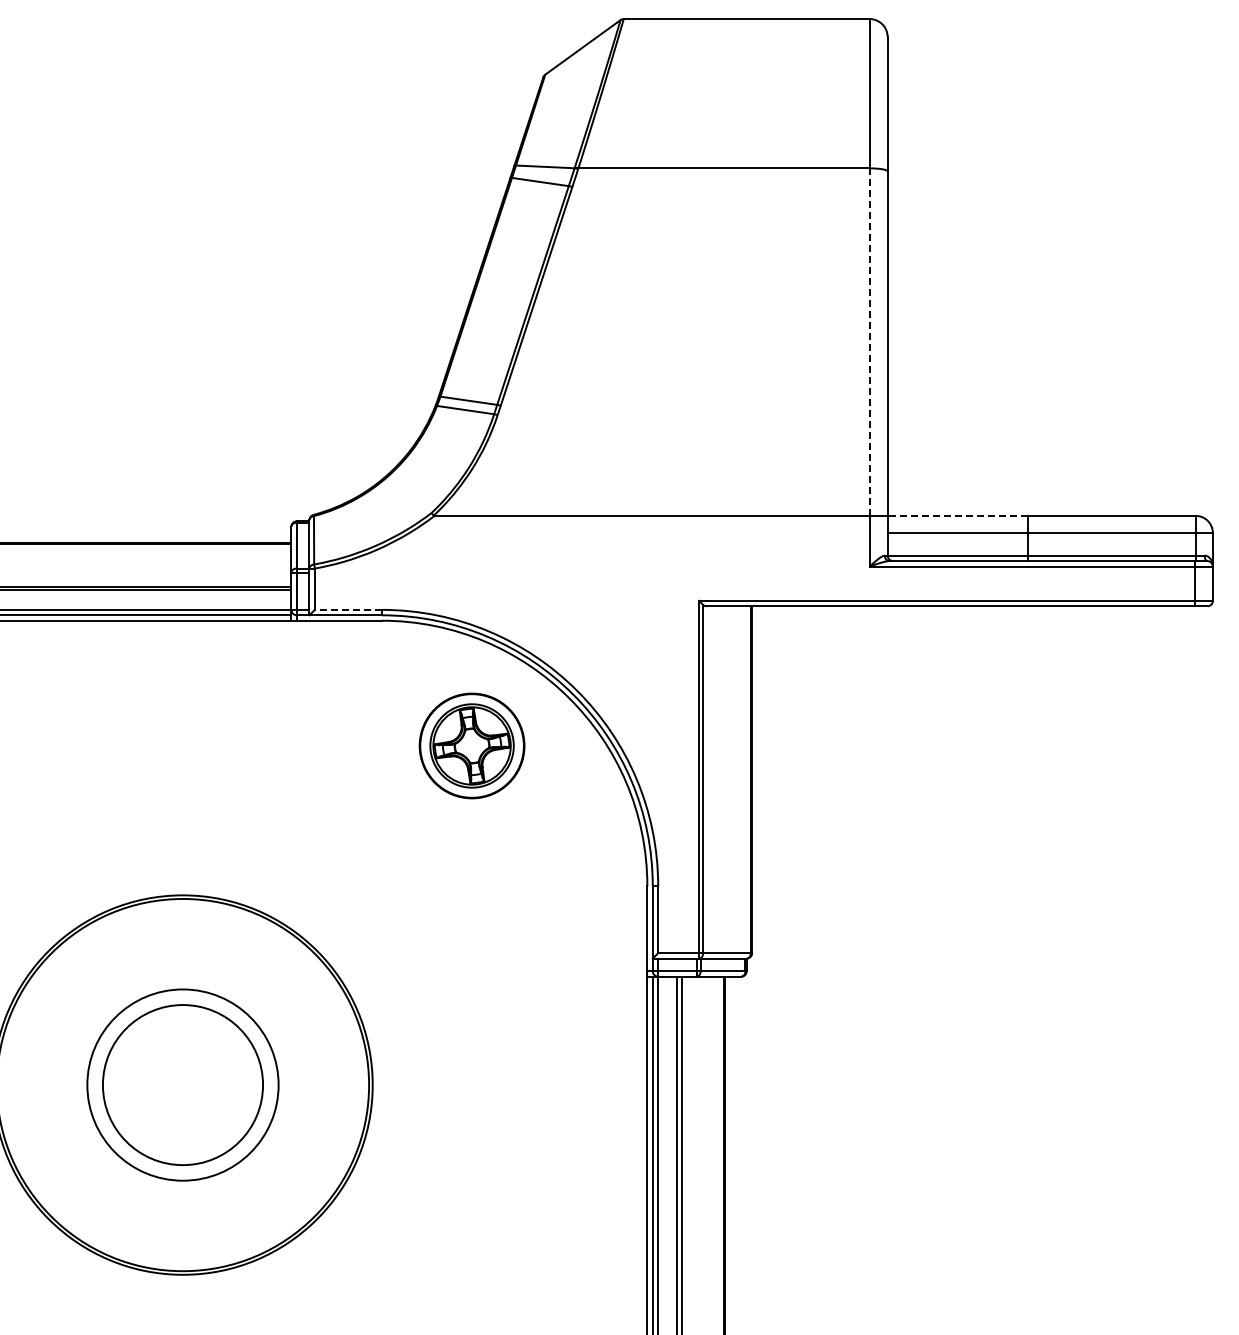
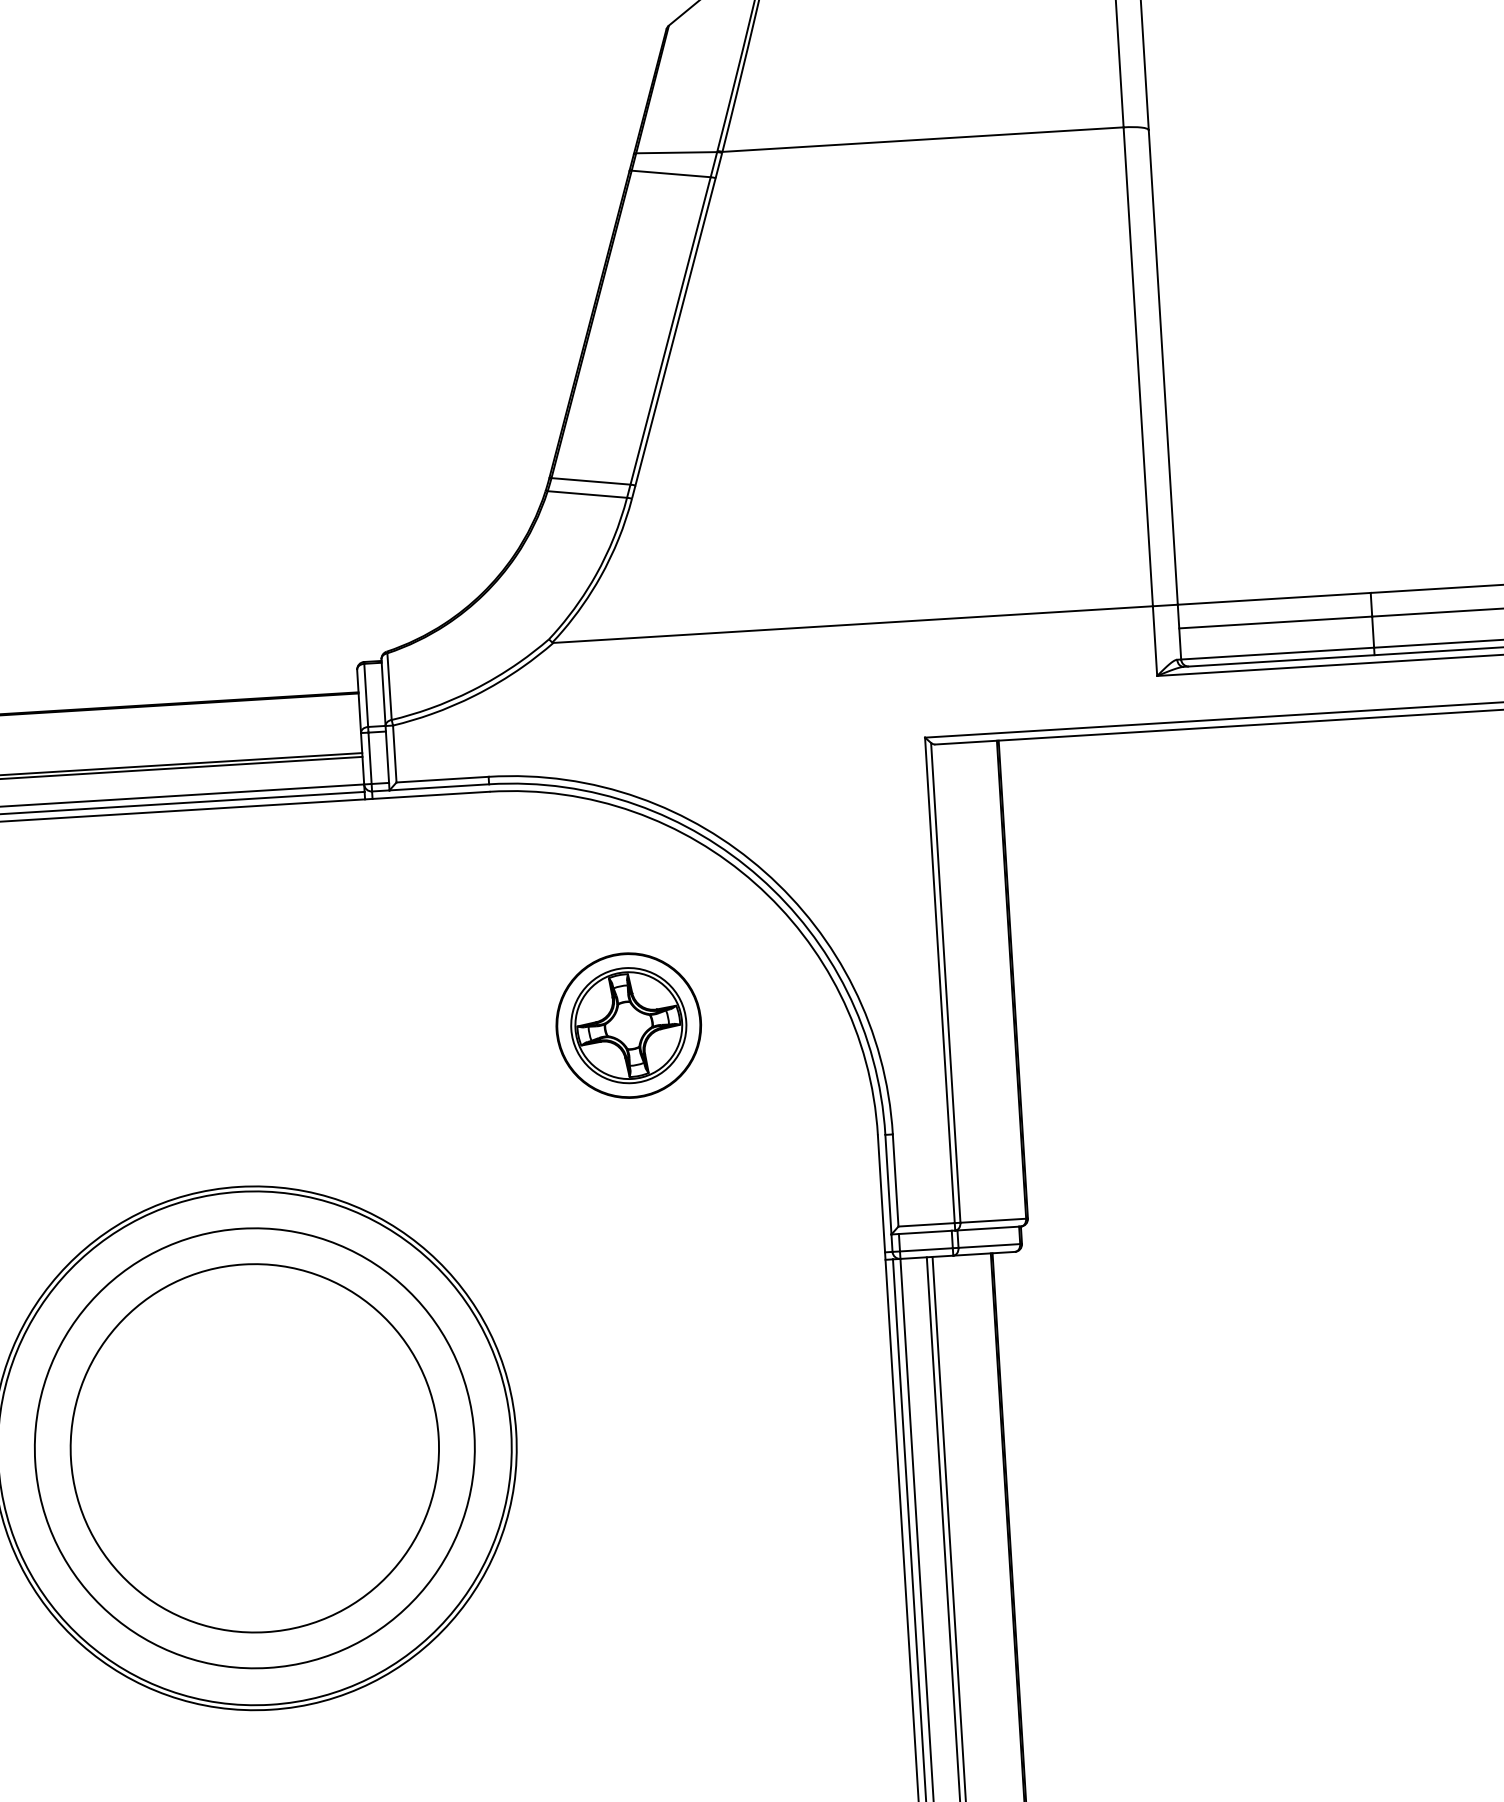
line: (869, 342) -> (1138, 367), dashed -> solid
line: (957, 515) -> (1273, 598), dashed -> solid
line: (347, 609) -> (441, 779), dashed -> solid
part: (471, 745) -> (627, 1025), moved
circle: (182, 1084) -> (254, 1447), size x1.67
circle: (182, 1084) -> (254, 1447), size x1.67

